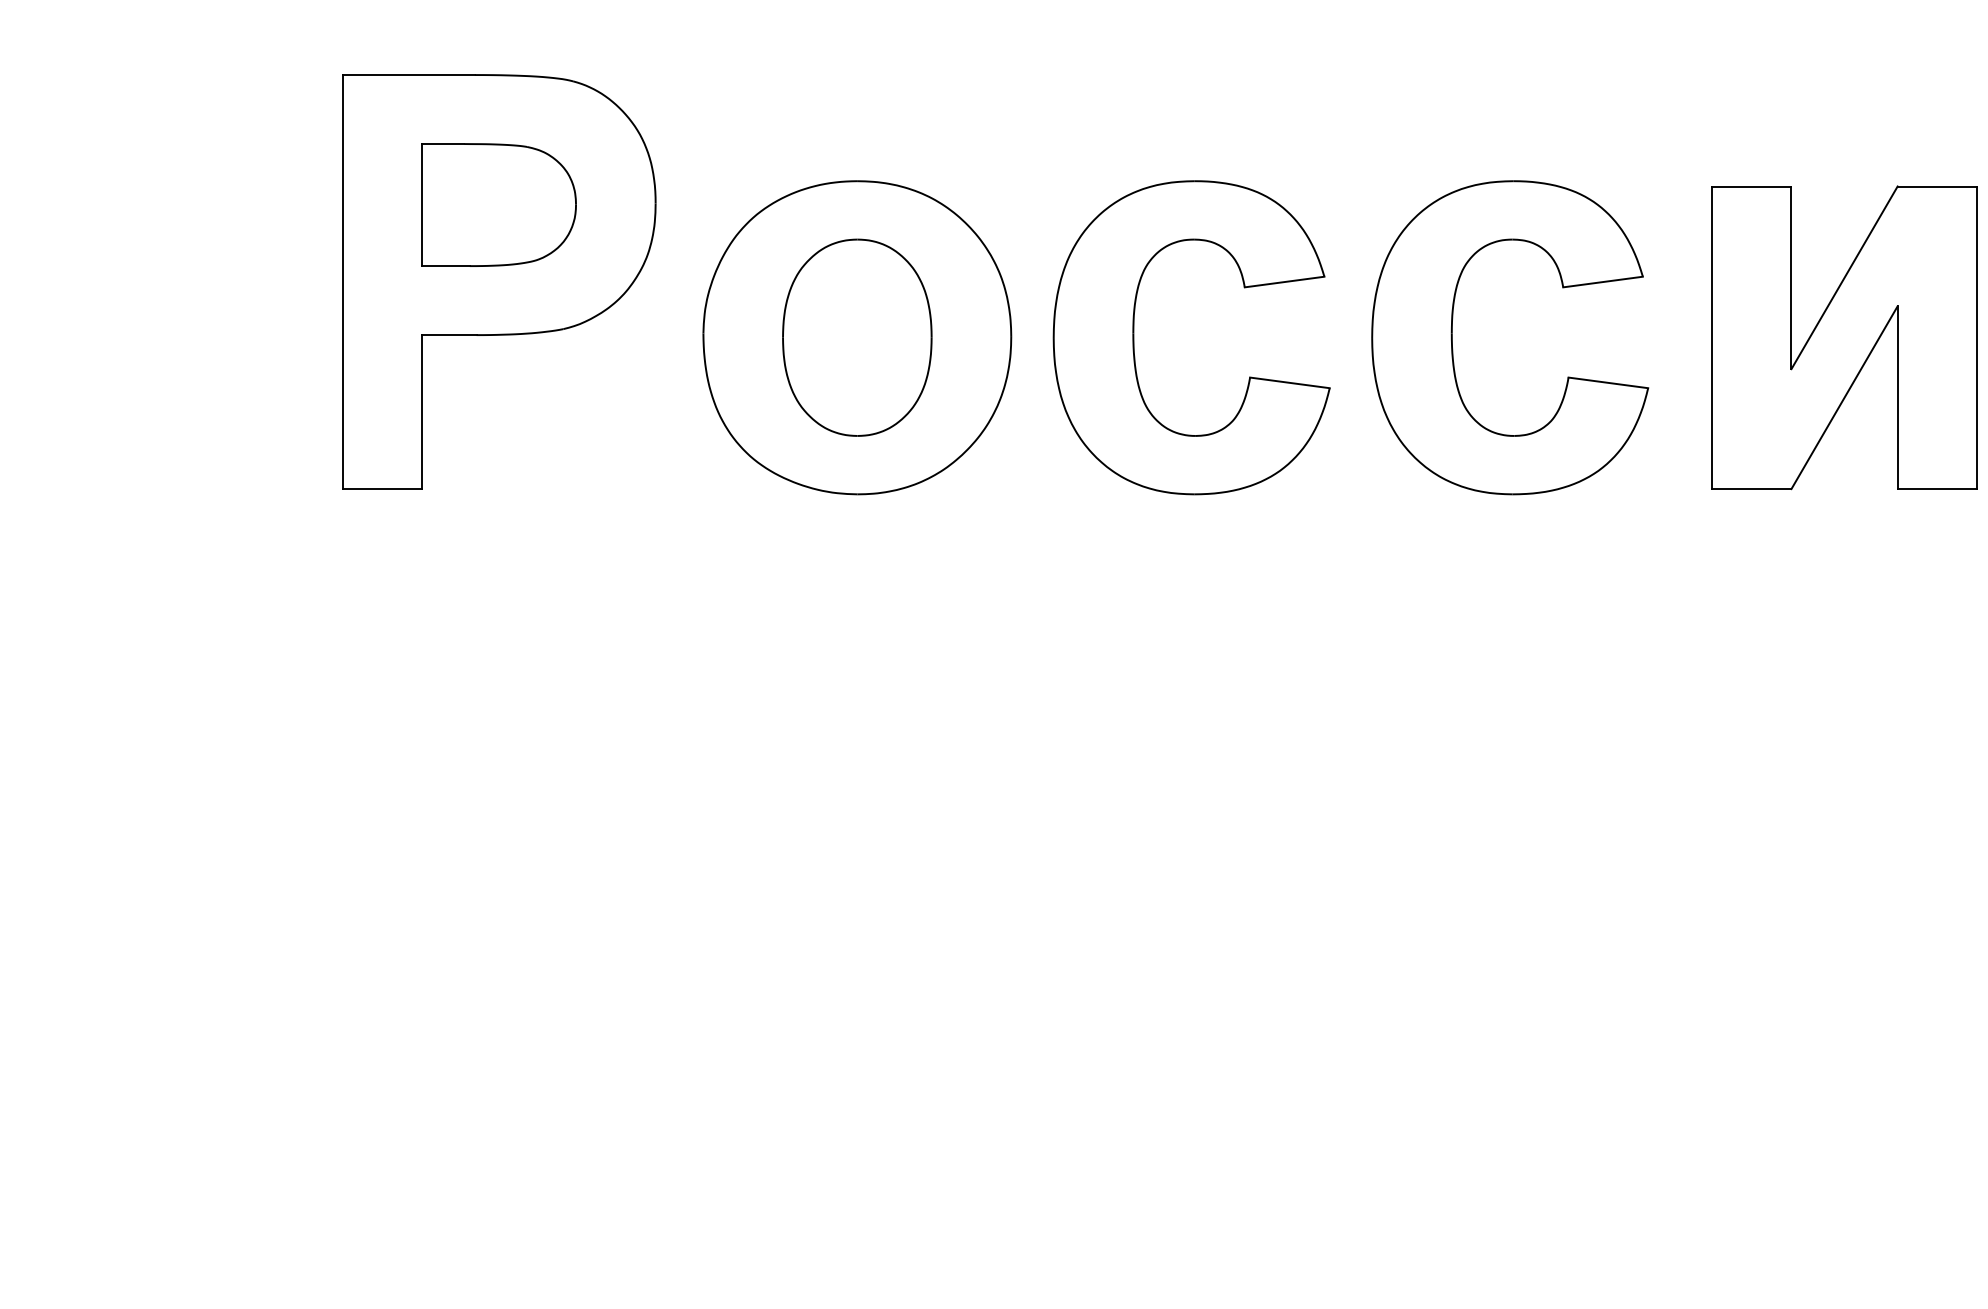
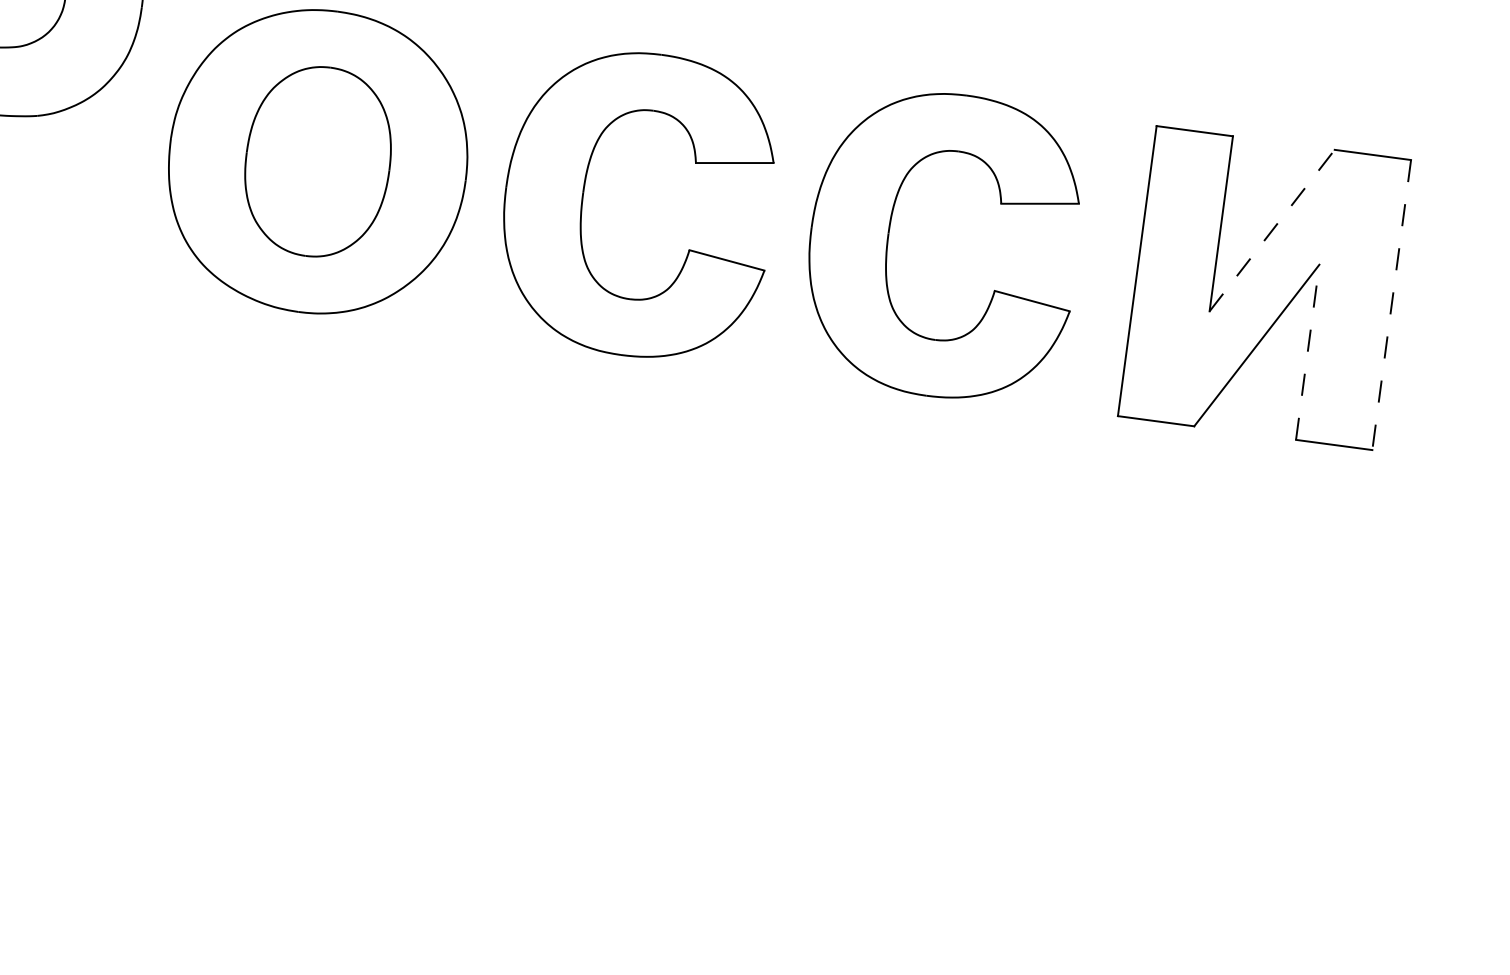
line: (1844, 277) -> (1272, 230), solid -> dashed
line: (1977, 338) -> (1391, 305), solid -> dashed
line: (1897, 397) -> (1307, 352), solid -> dashed

